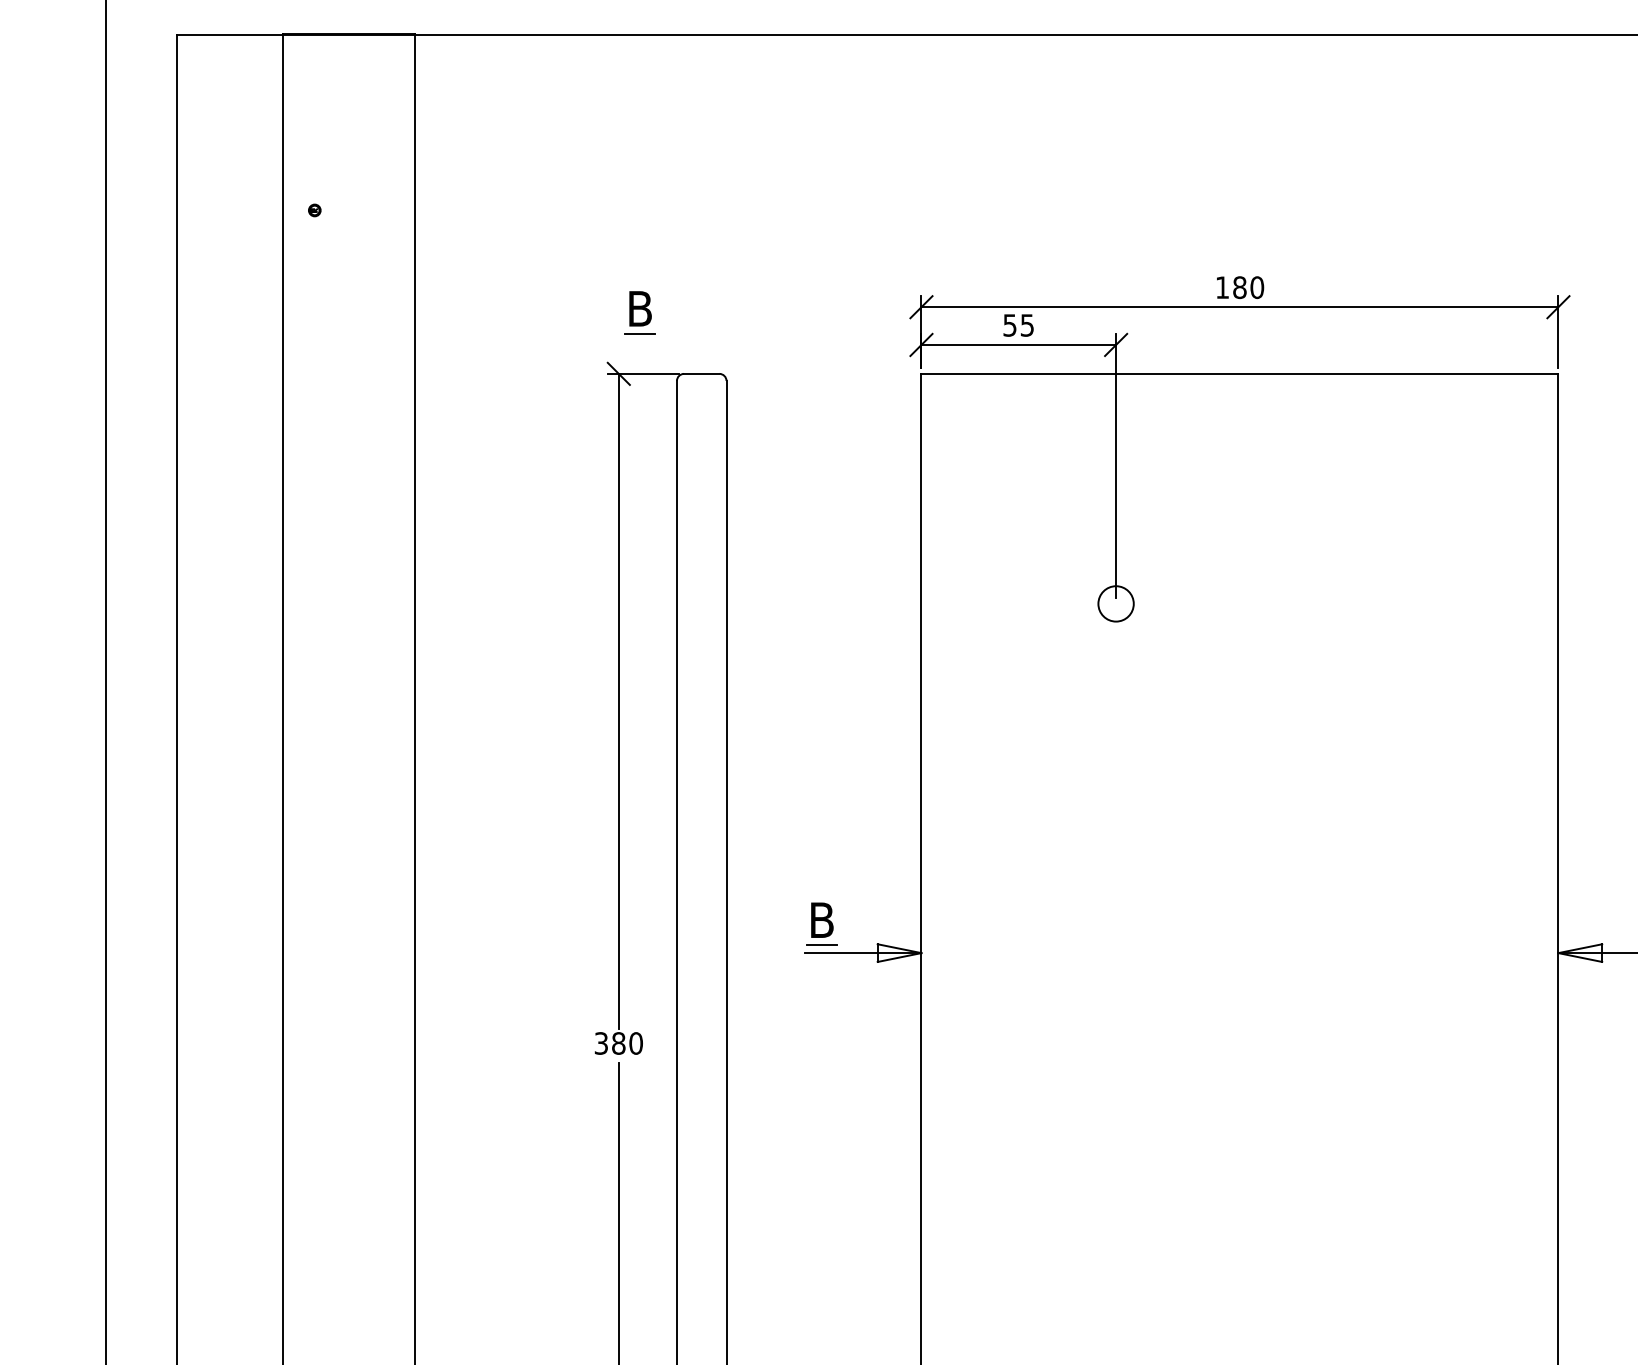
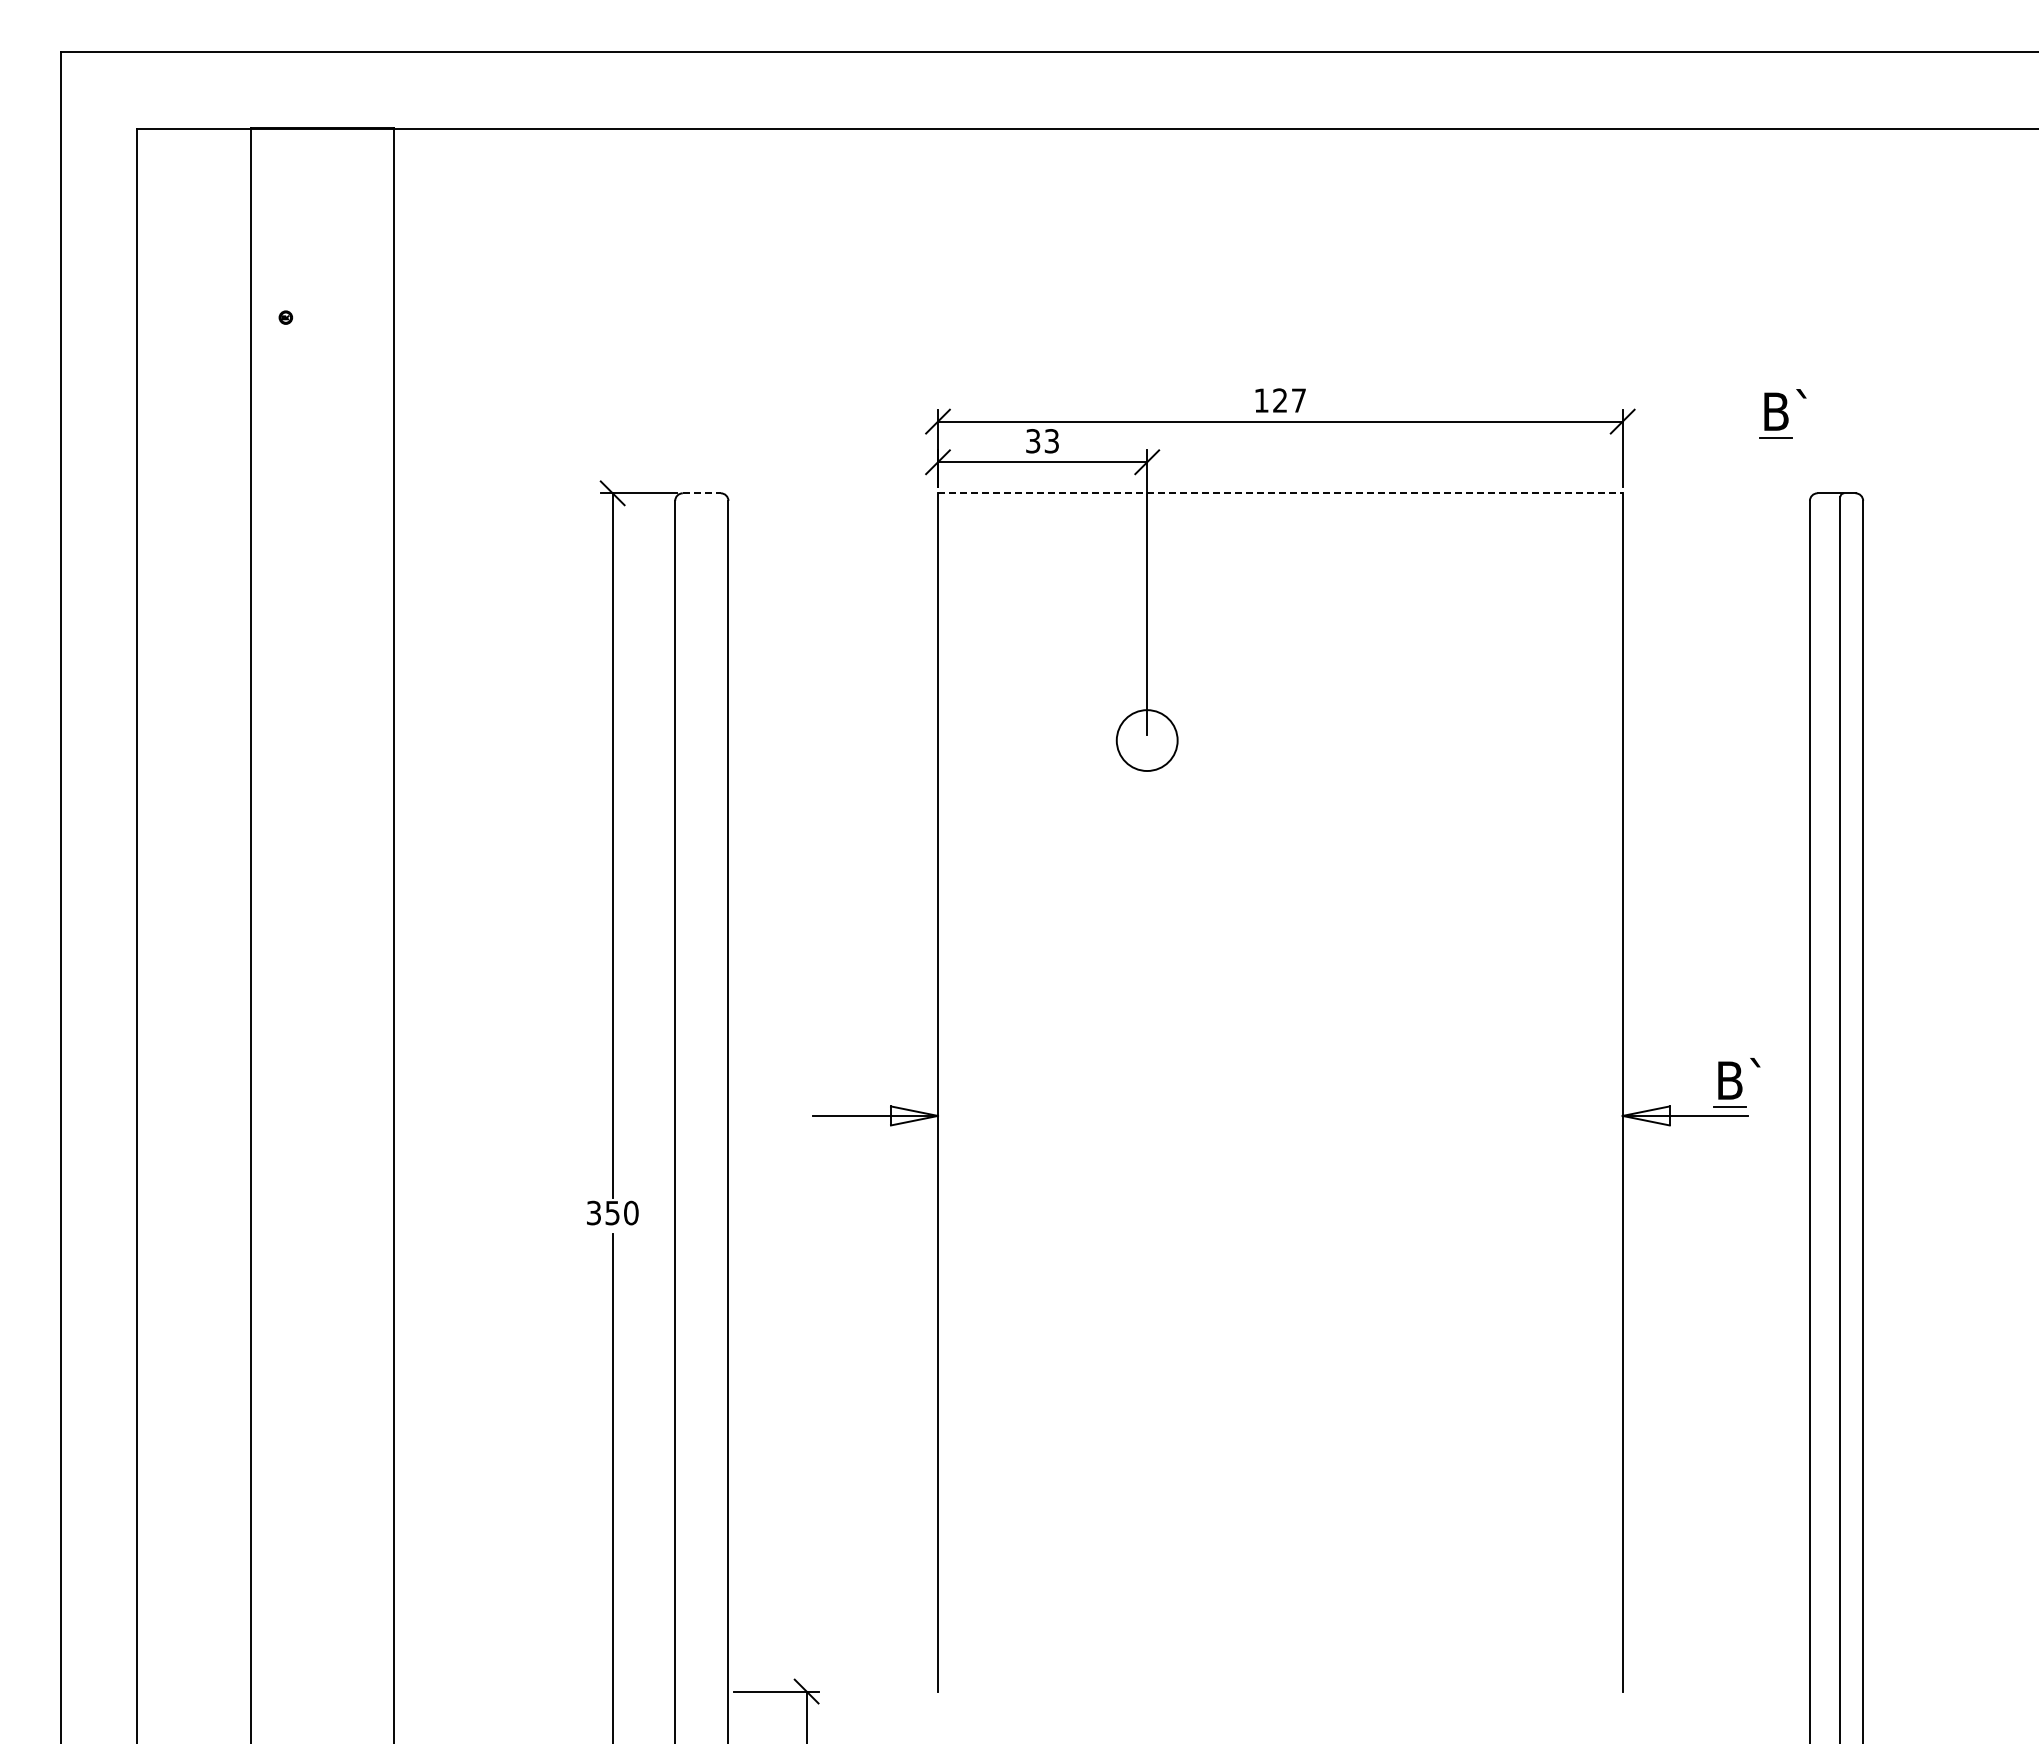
text: (1248, 287) -> (1289, 400), 180 -> 127
part: (640, 312) -> (635, 427), removed
text: (1018, 324) -> (1042, 440), 55 -> 33
line: (702, 374) -> (702, 493), solid -> dashed
line: (1240, 374) -> (1280, 493), solid -> dashed
circle: (1116, 603) -> (1147, 740), size x1.6
part: (821, 923) -> (830, 1084), removed
text: (618, 1042) -> (612, 1212), 380 -> 350

